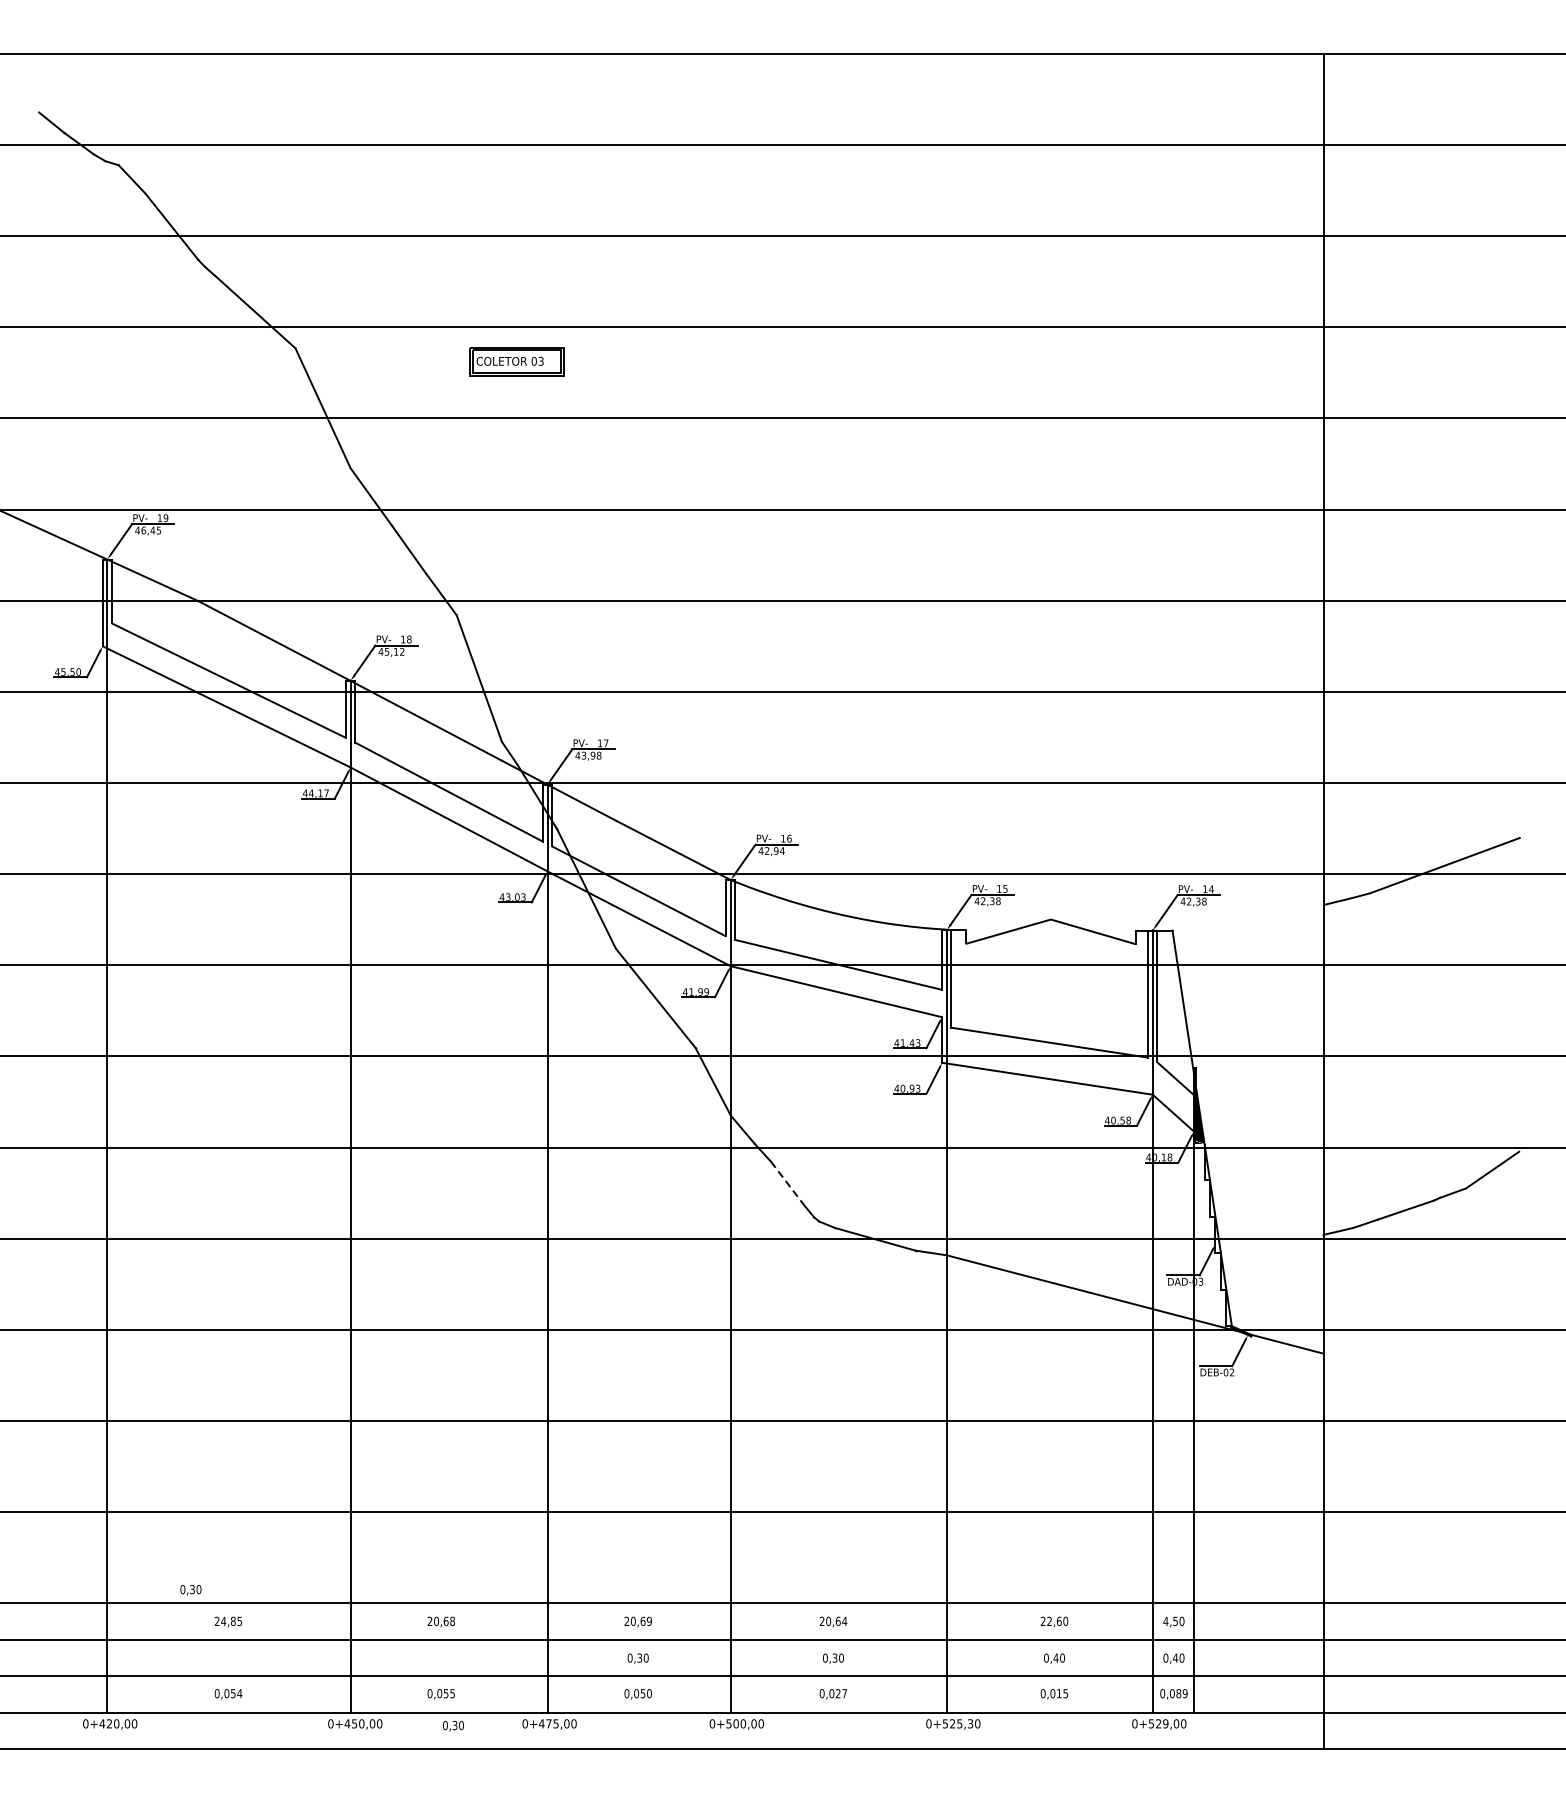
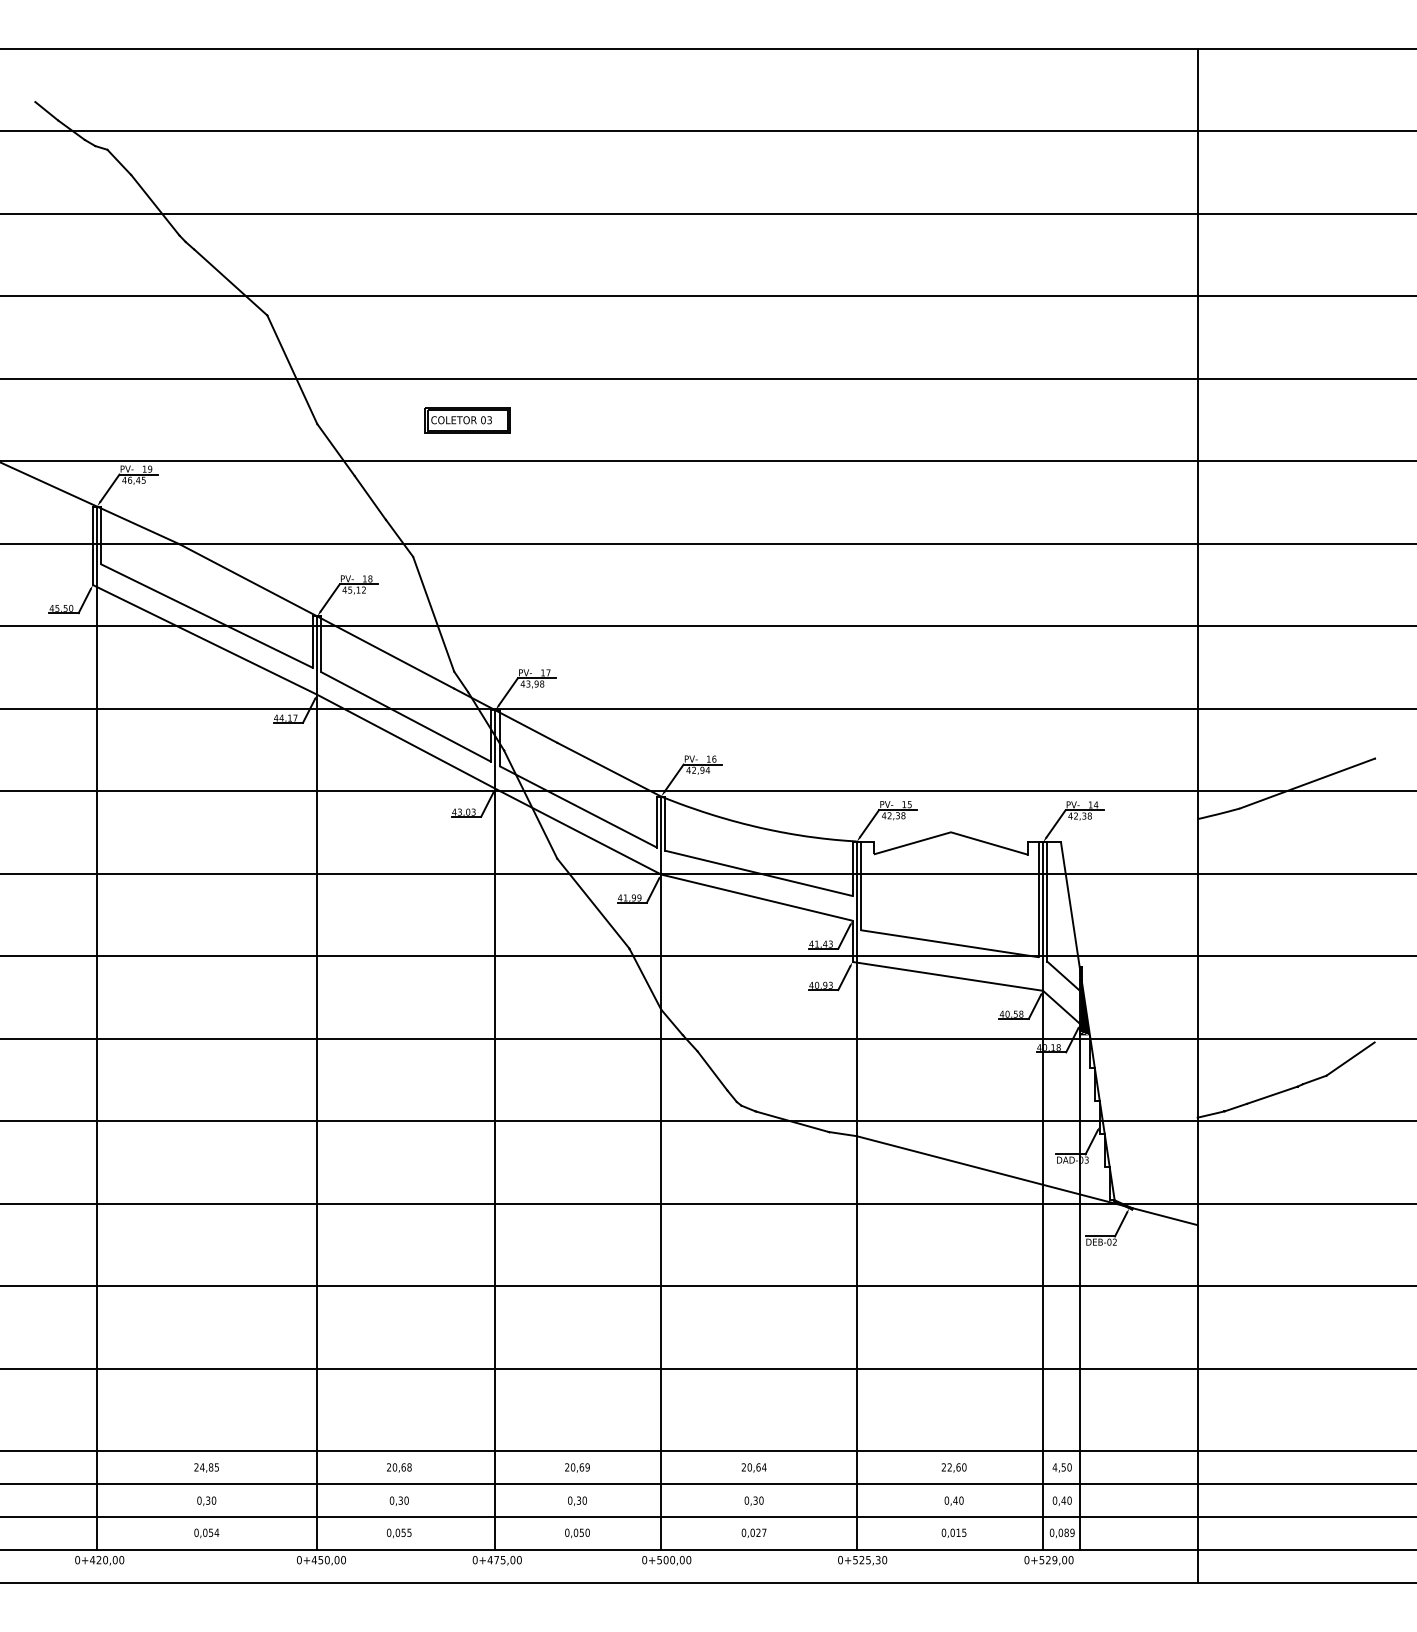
part: (516, 361) -> (467, 420), moved
line: (787, 1182) -> (712, 1070), dashed -> solid
text: (190, 1589) -> (206, 1500), moved
text: (452, 1725) -> (398, 1500), moved

